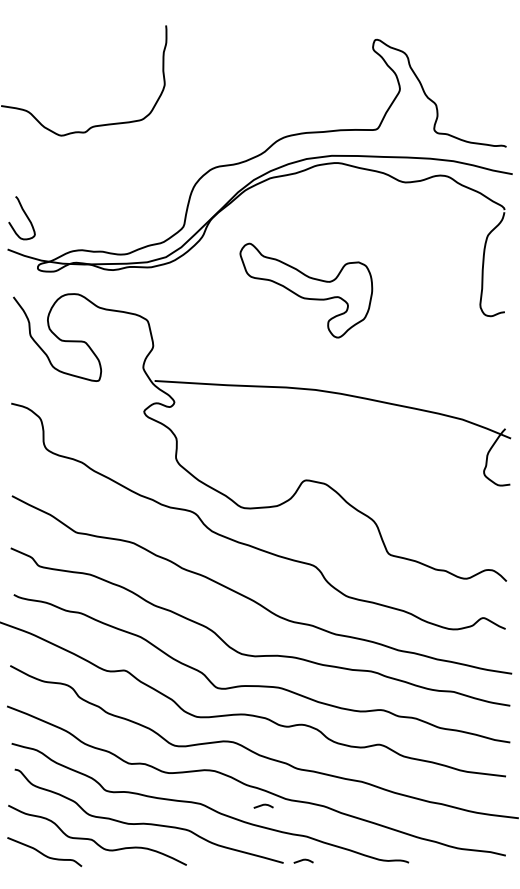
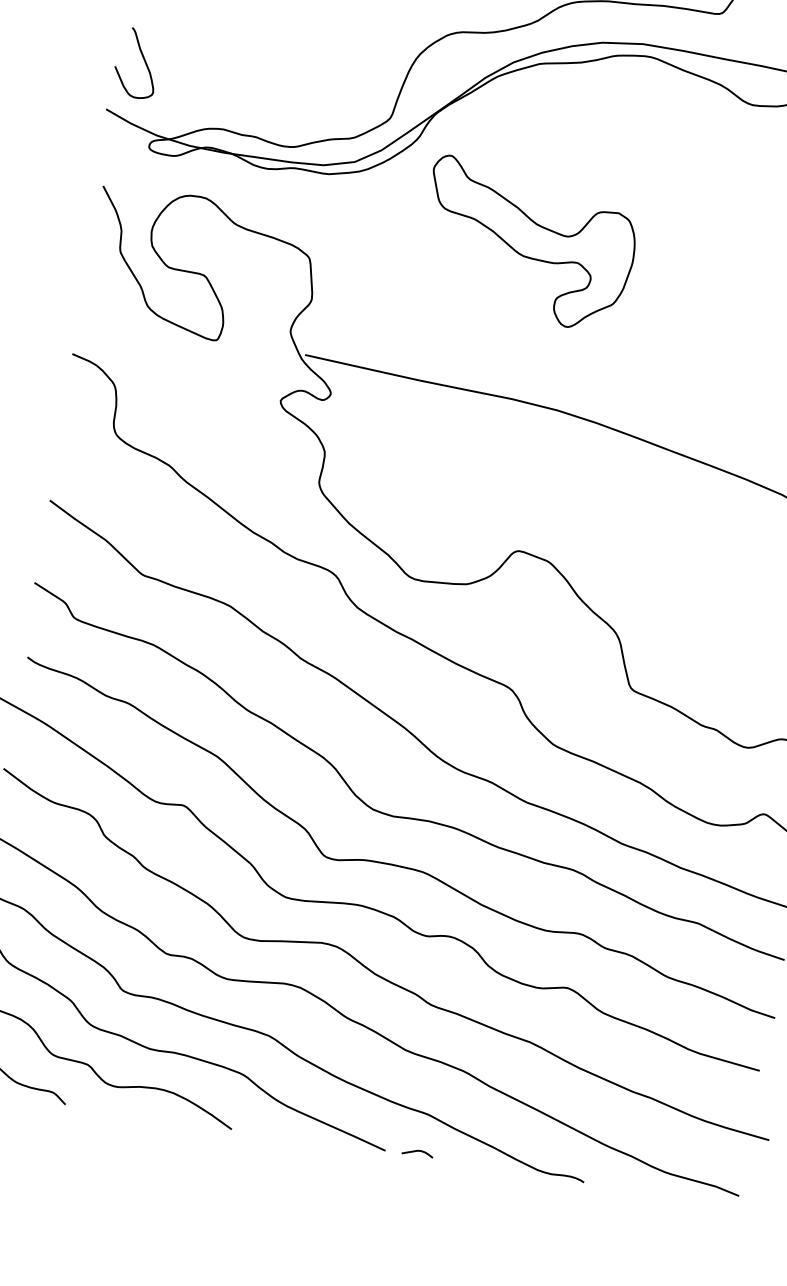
part: (306, 290) -> (528, 244), moved
curve: (263, 805) -> (368, 1054), removed

